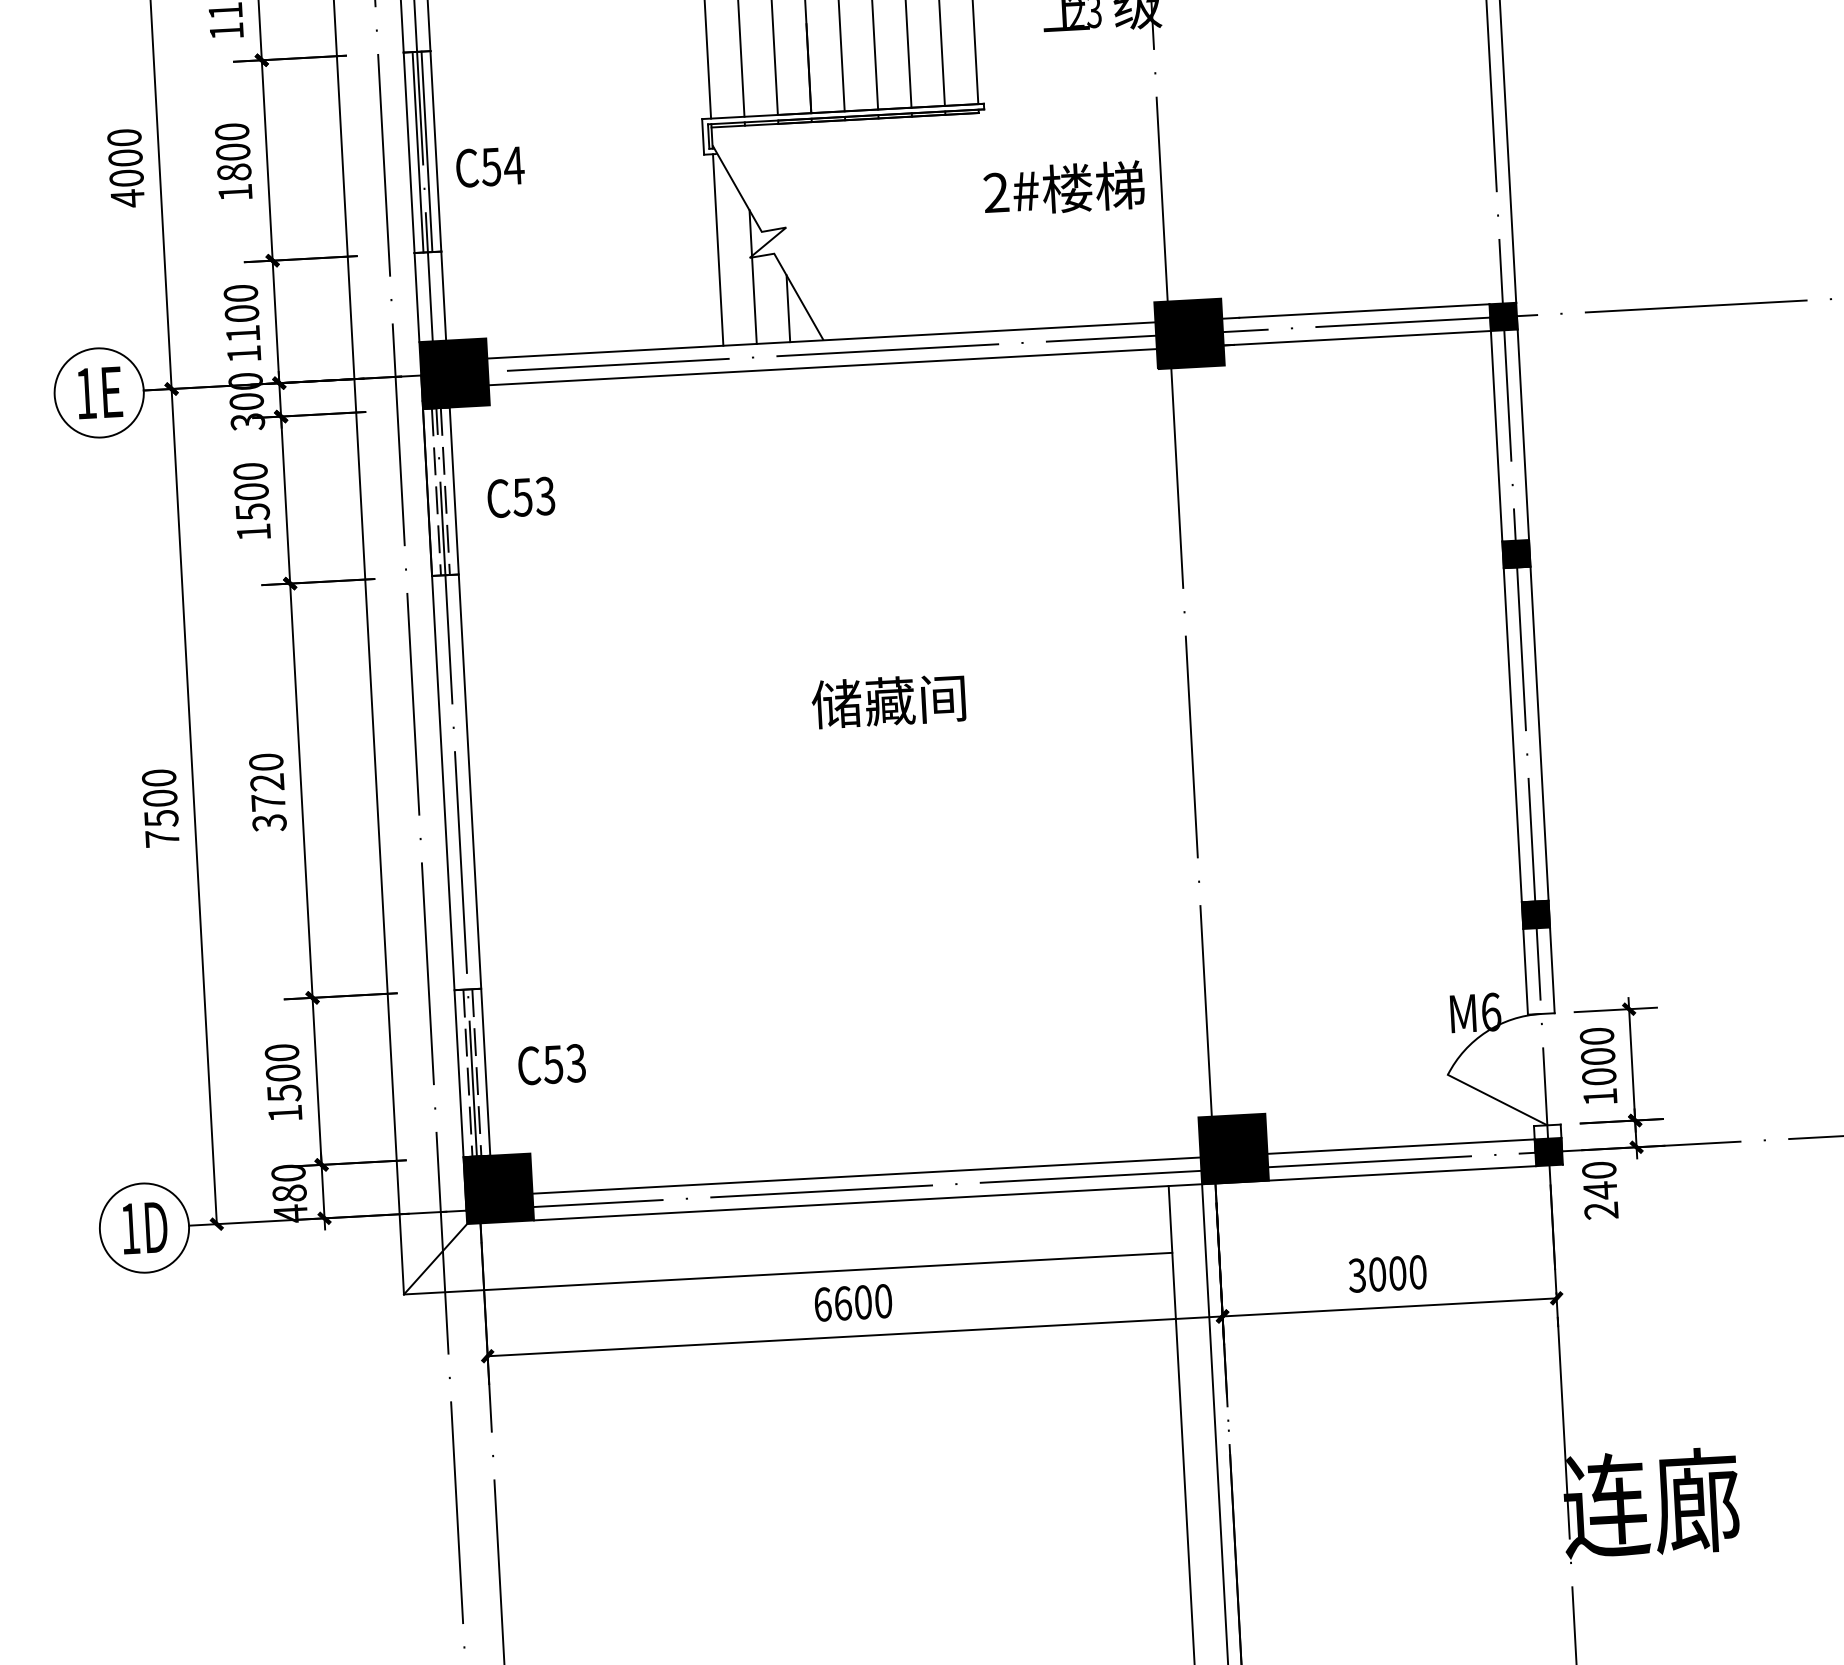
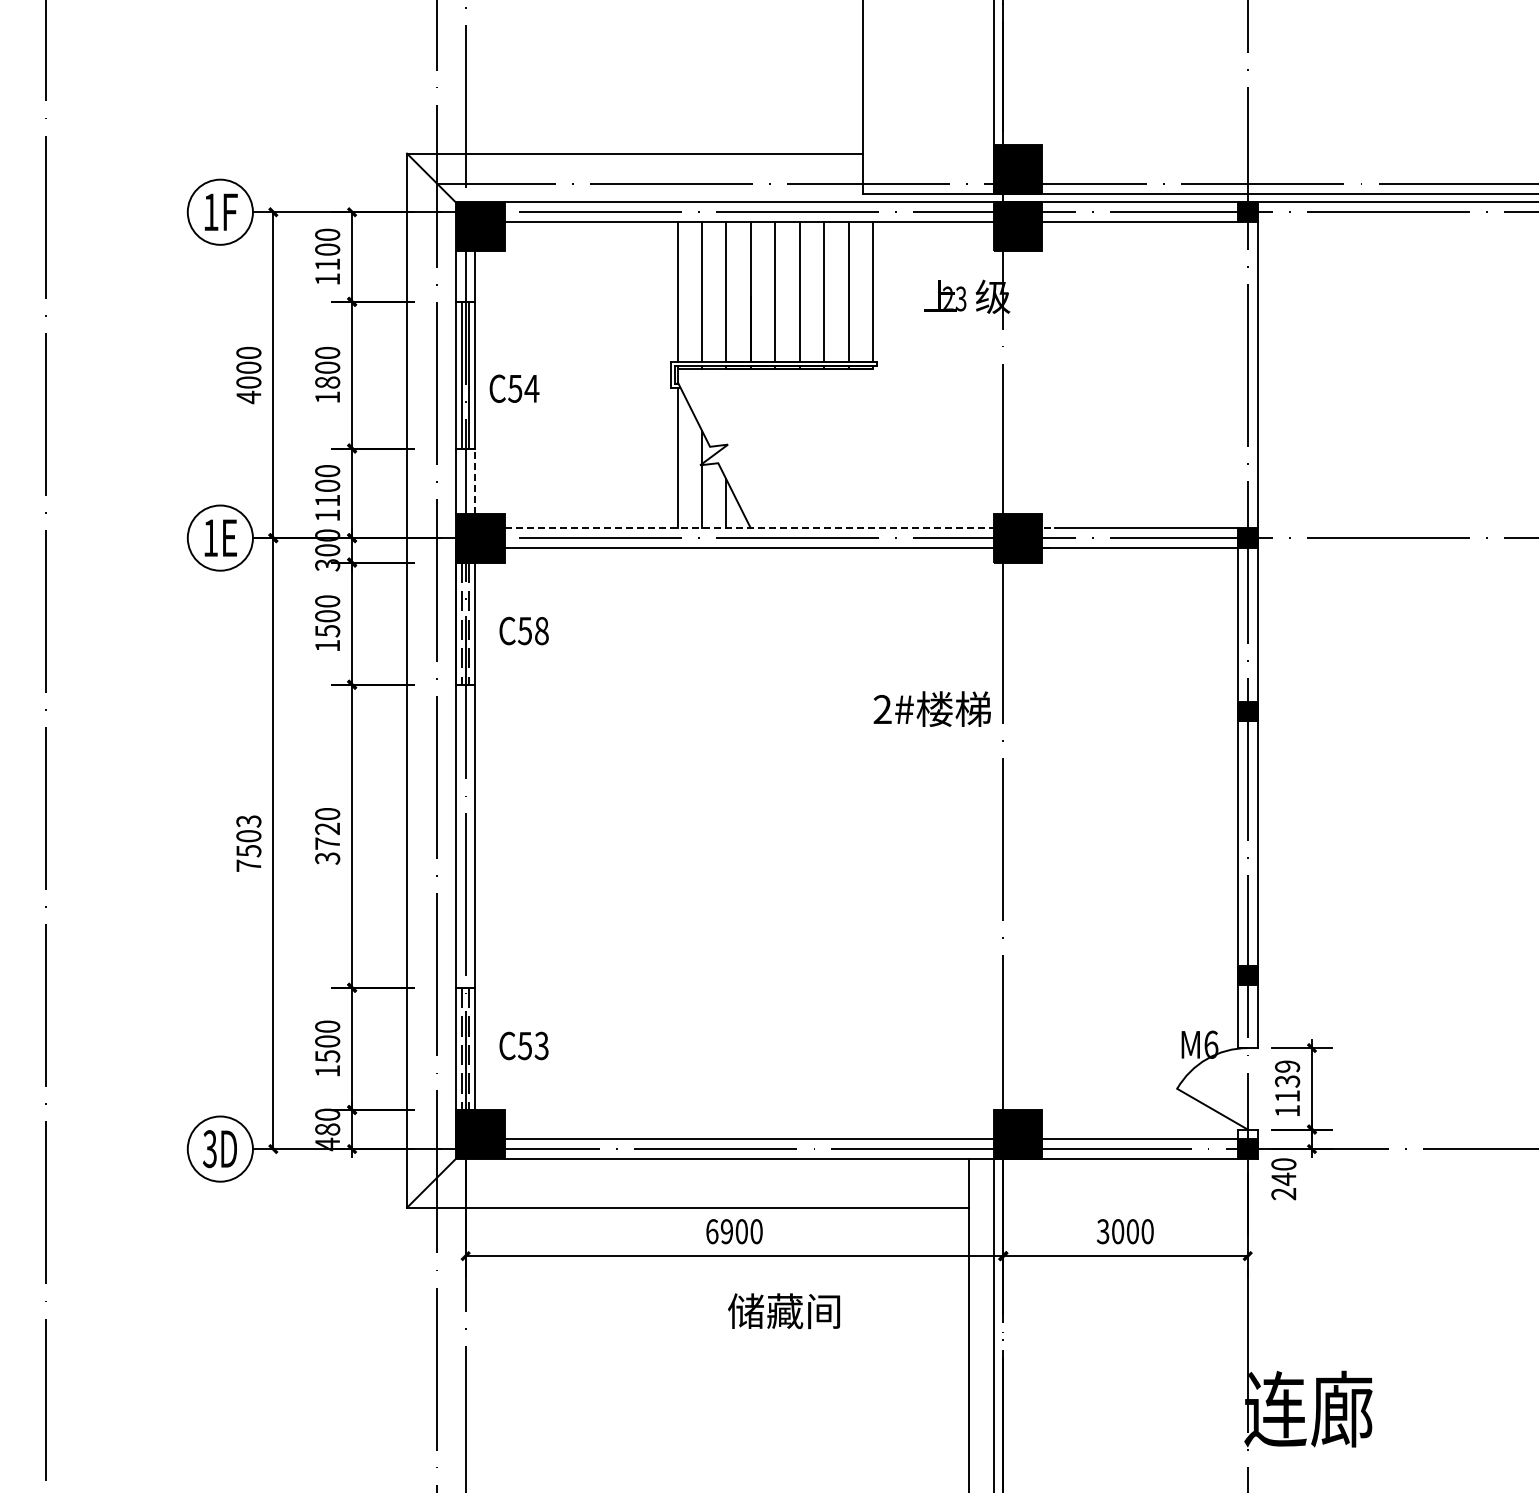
text: (1063, 187) -> (931, 708), moved
line: (443, 296) -> (475, 481), solid -> dashed
line: (864, 338) -> (780, 528), solid -> dashed
text: (545, 495) -> (541, 630), C53 -> C58
text: (887, 701) -> (783, 1311), moved
text: (158, 778) -> (248, 821), 7500 -> 7503
text: (1598, 1056) -> (1287, 1081), 1000 -> 1139
text: (129, 1229) -> (209, 1149), 1D -> 3D
text: (842, 1303) -> (726, 1231), 6600 -> 6900

